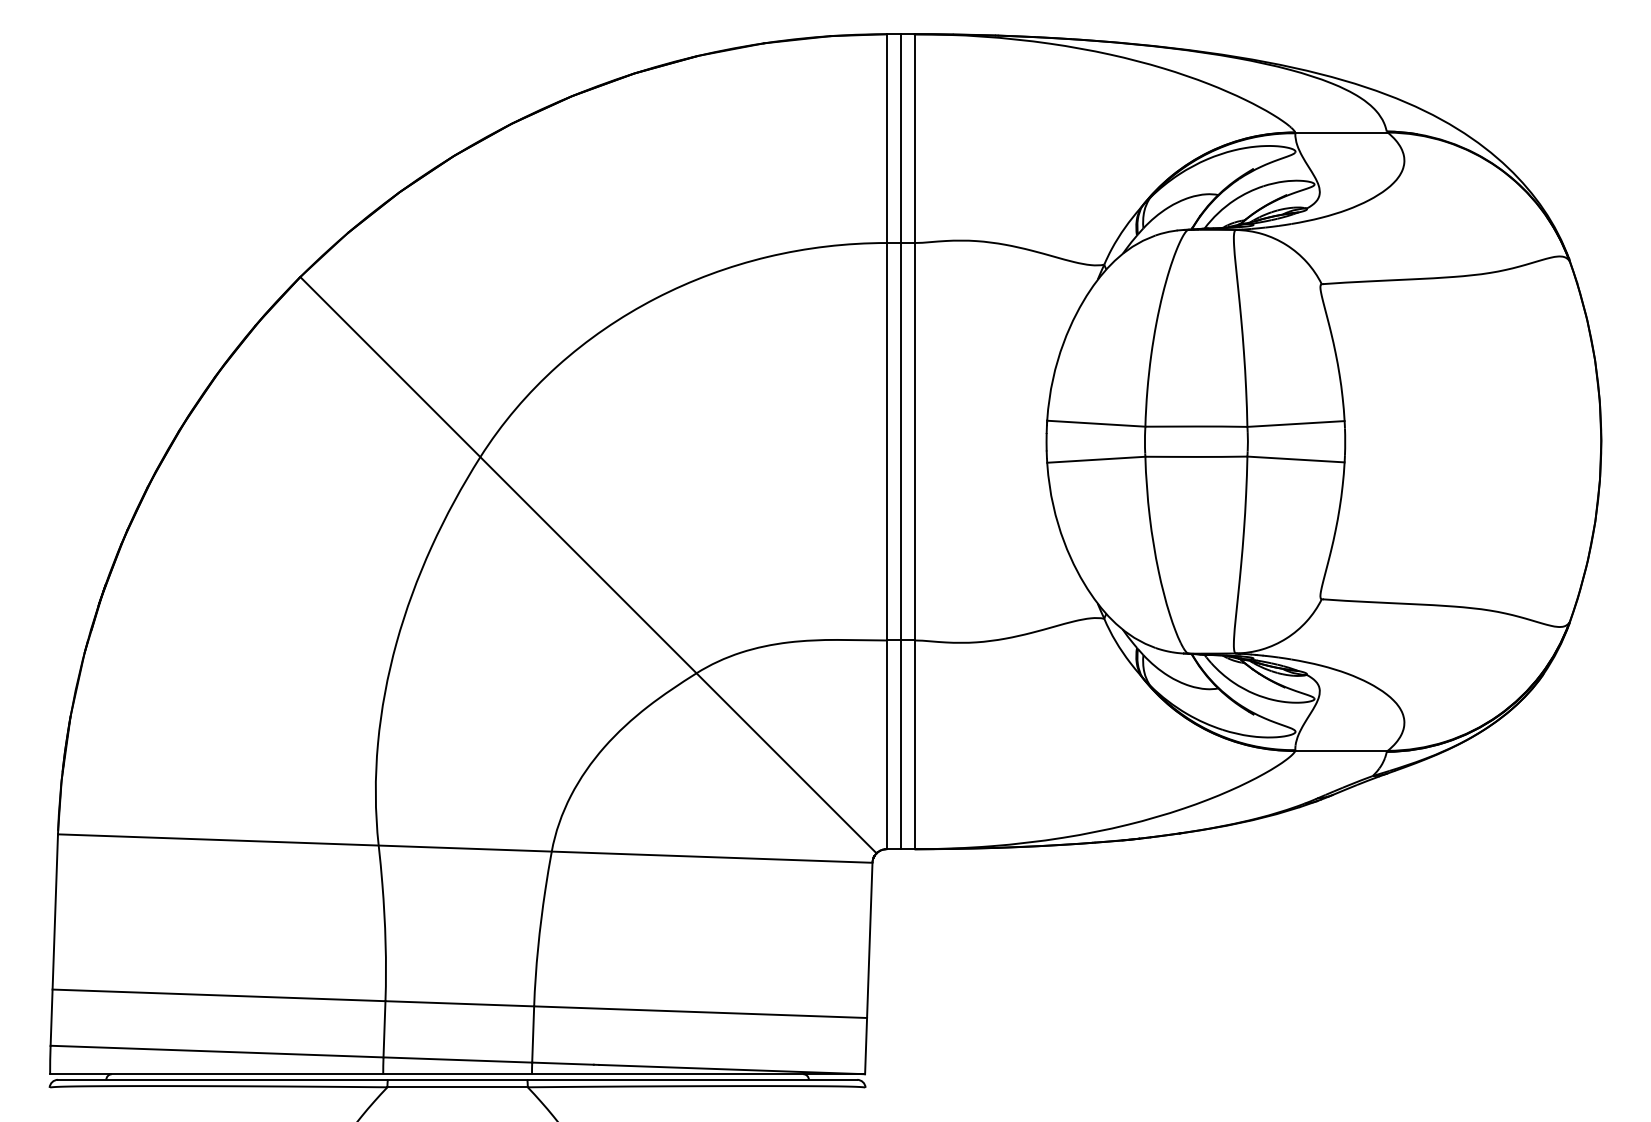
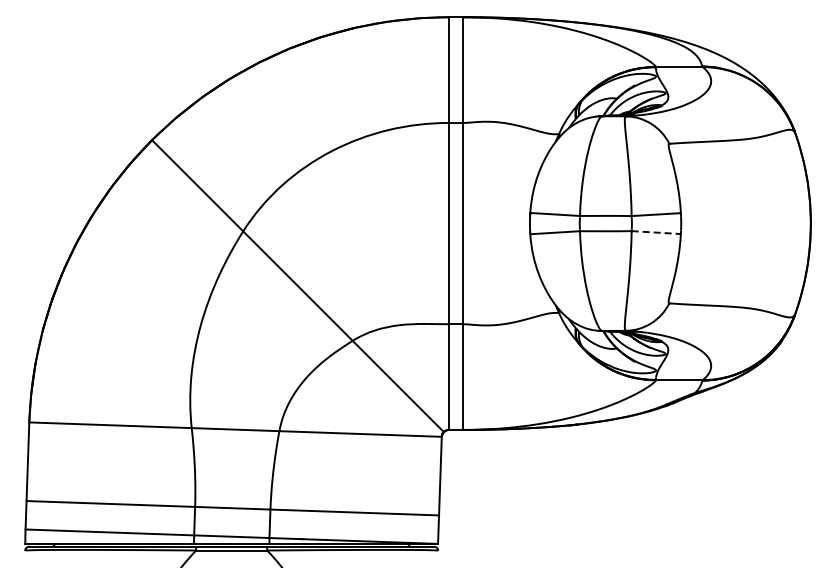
line: (901, 441) -> (456, 223), removed
line: (1296, 459) -> (656, 232), solid -> dashed

